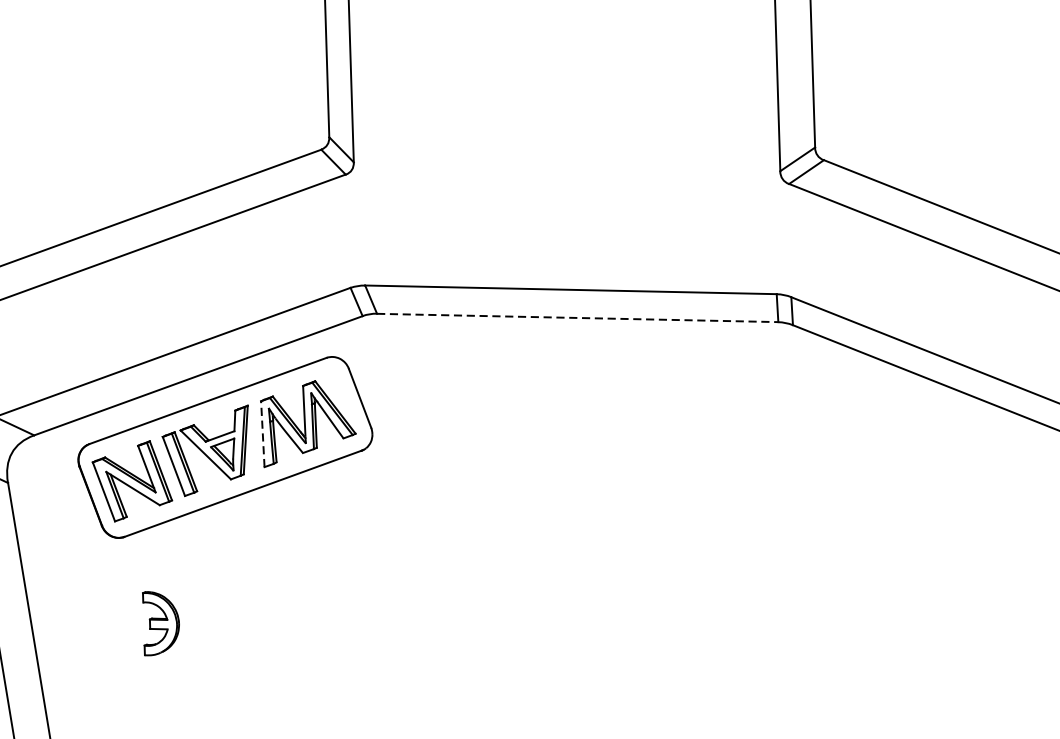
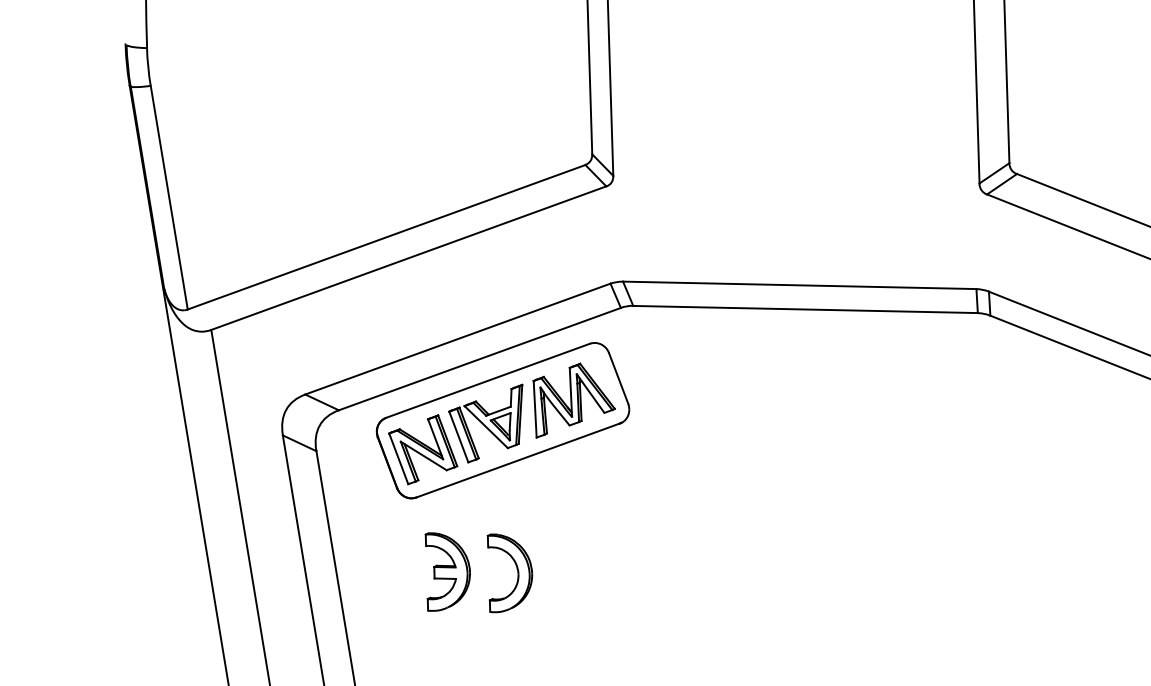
line: (578, 317) -> (806, 309), dashed -> solid
line: (263, 433) -> (535, 408), dashed -> solid
part: (160, 623) -> (447, 571), size x1.43
part: (242, 625) -> (517, 573), added

